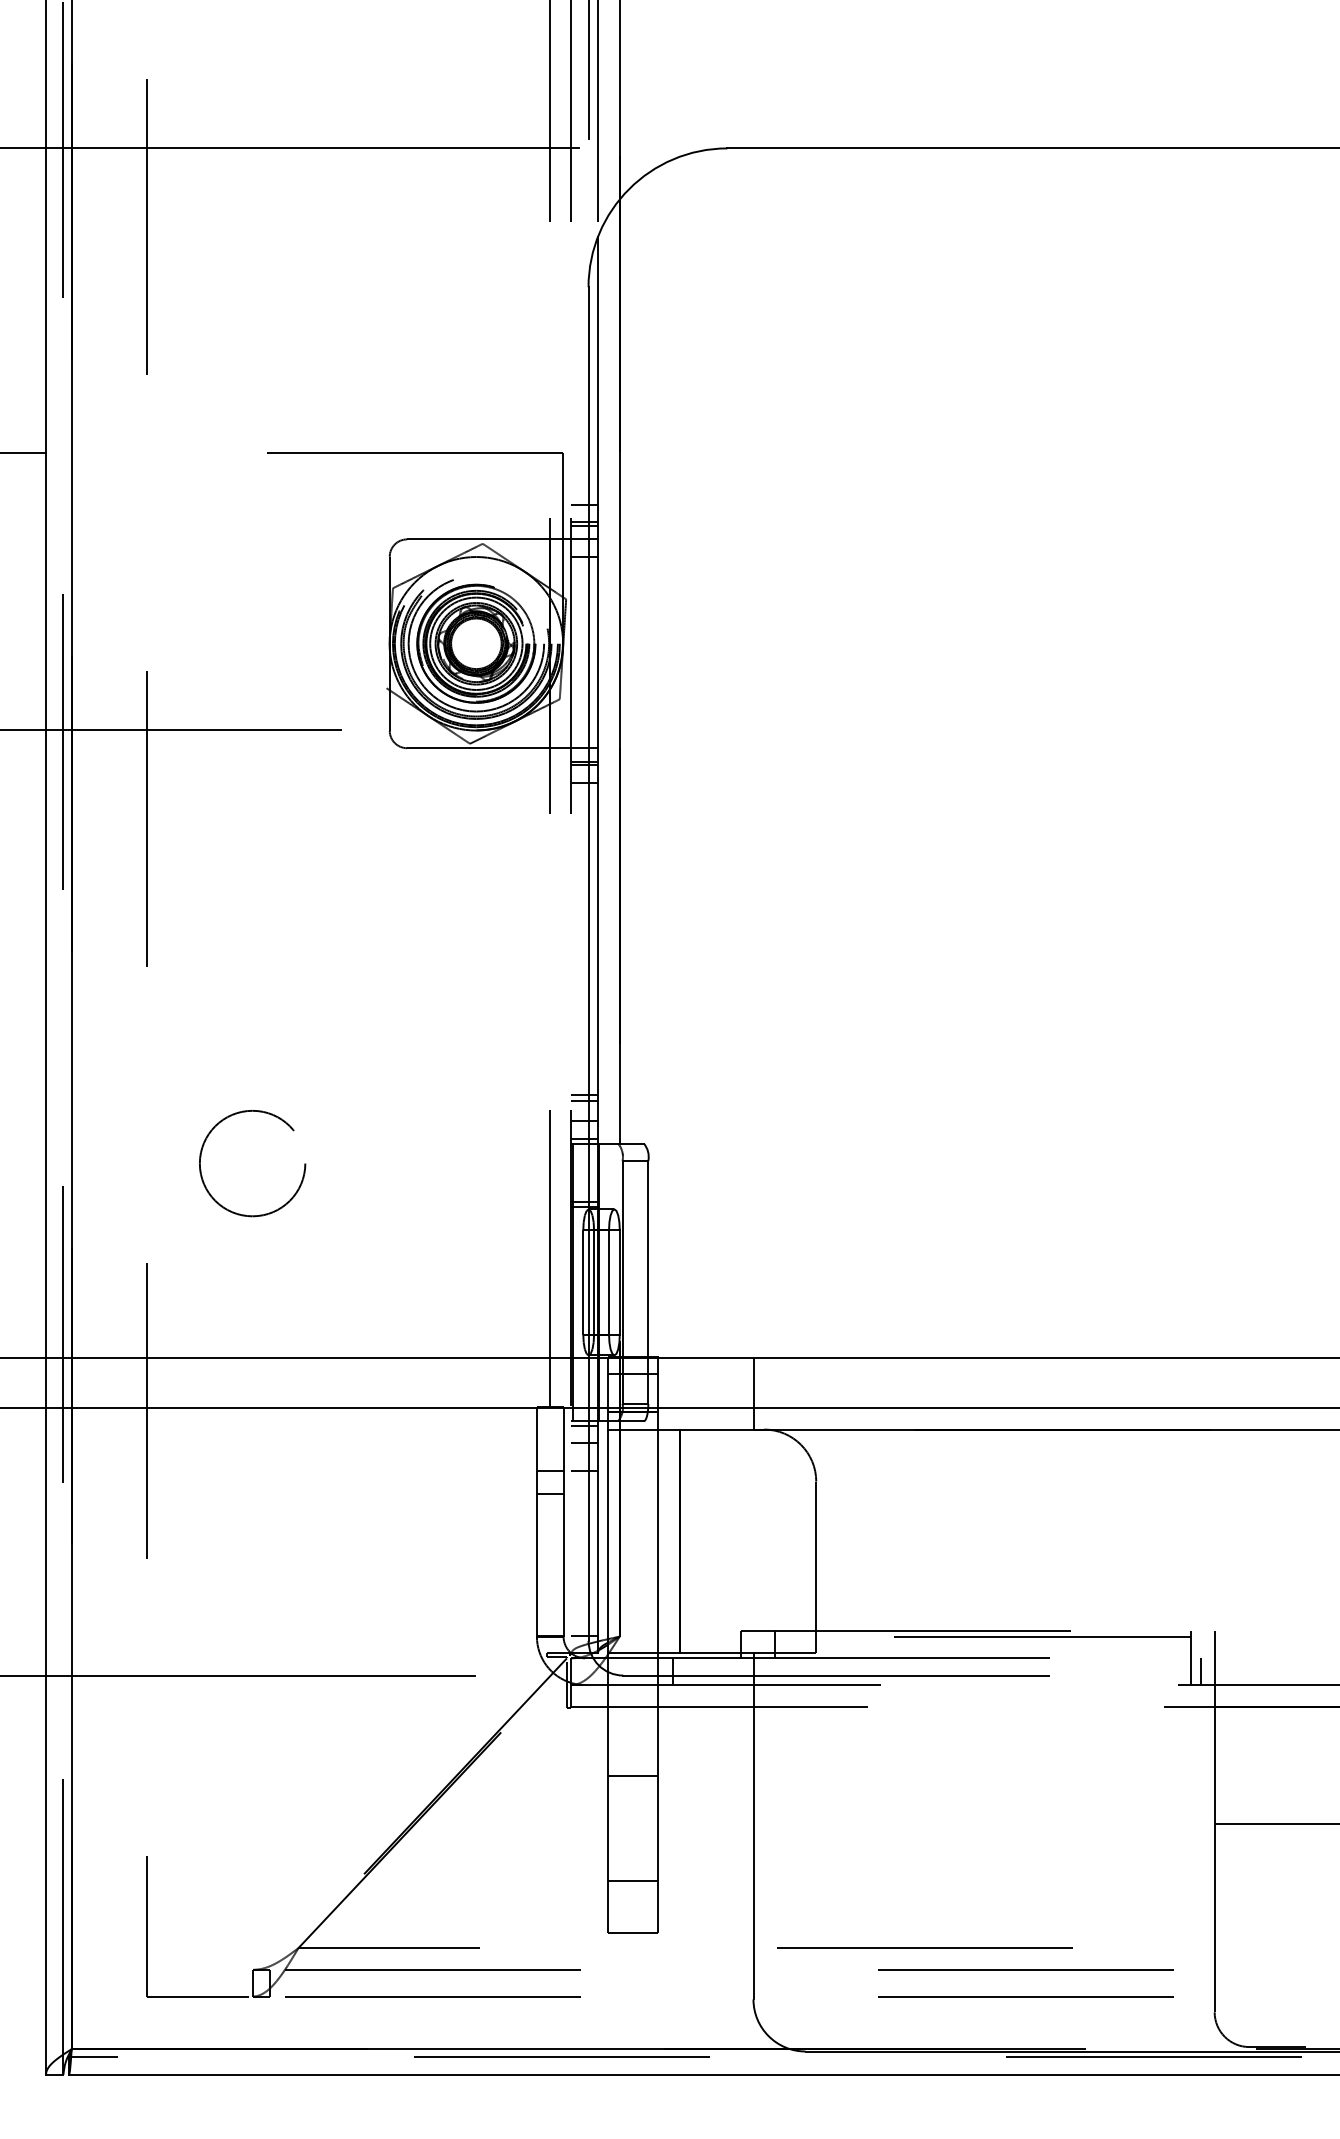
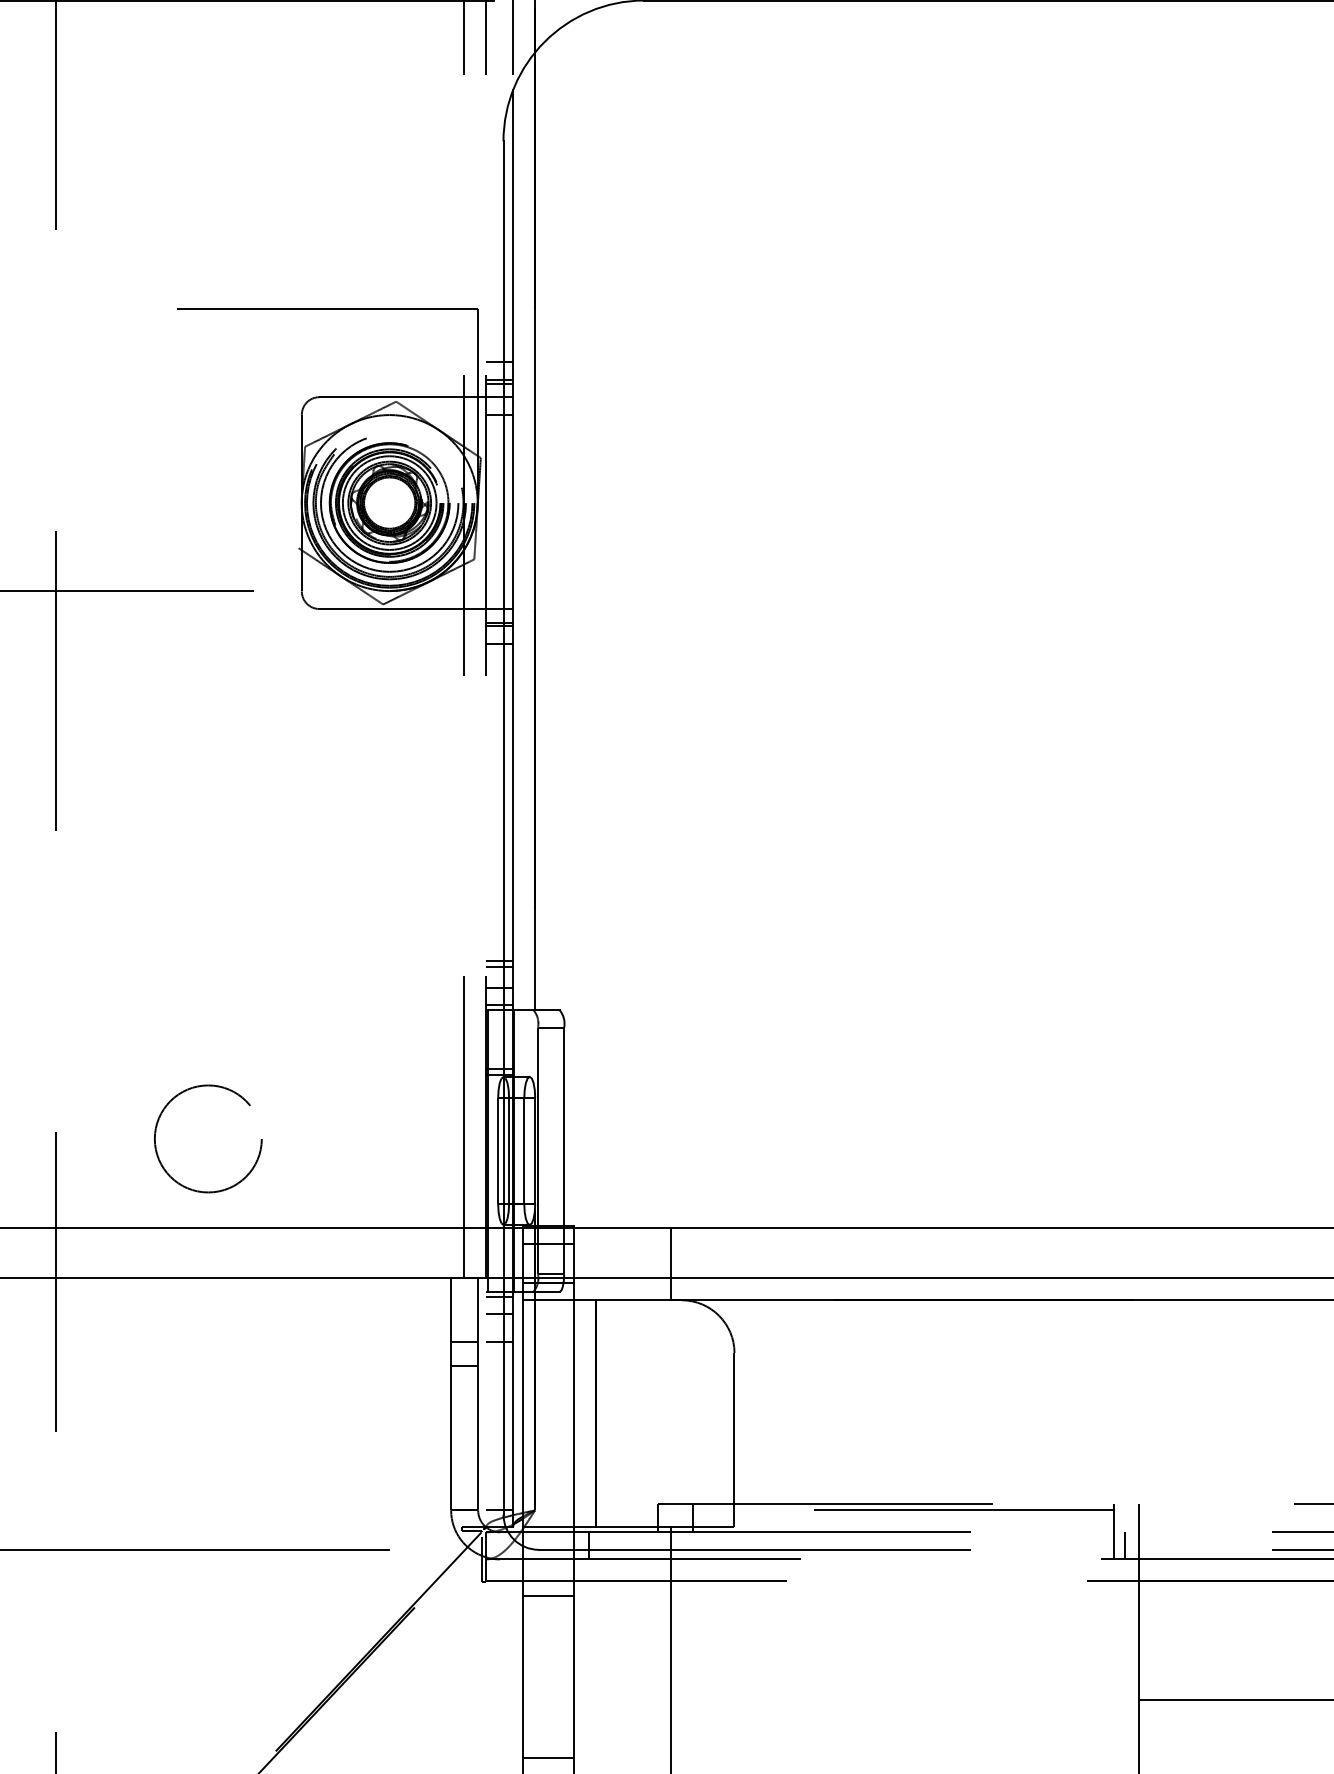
circle: (252, 1163) -> (208, 1138), moved
line: (632, 1776) -> (548, 1596), moved

